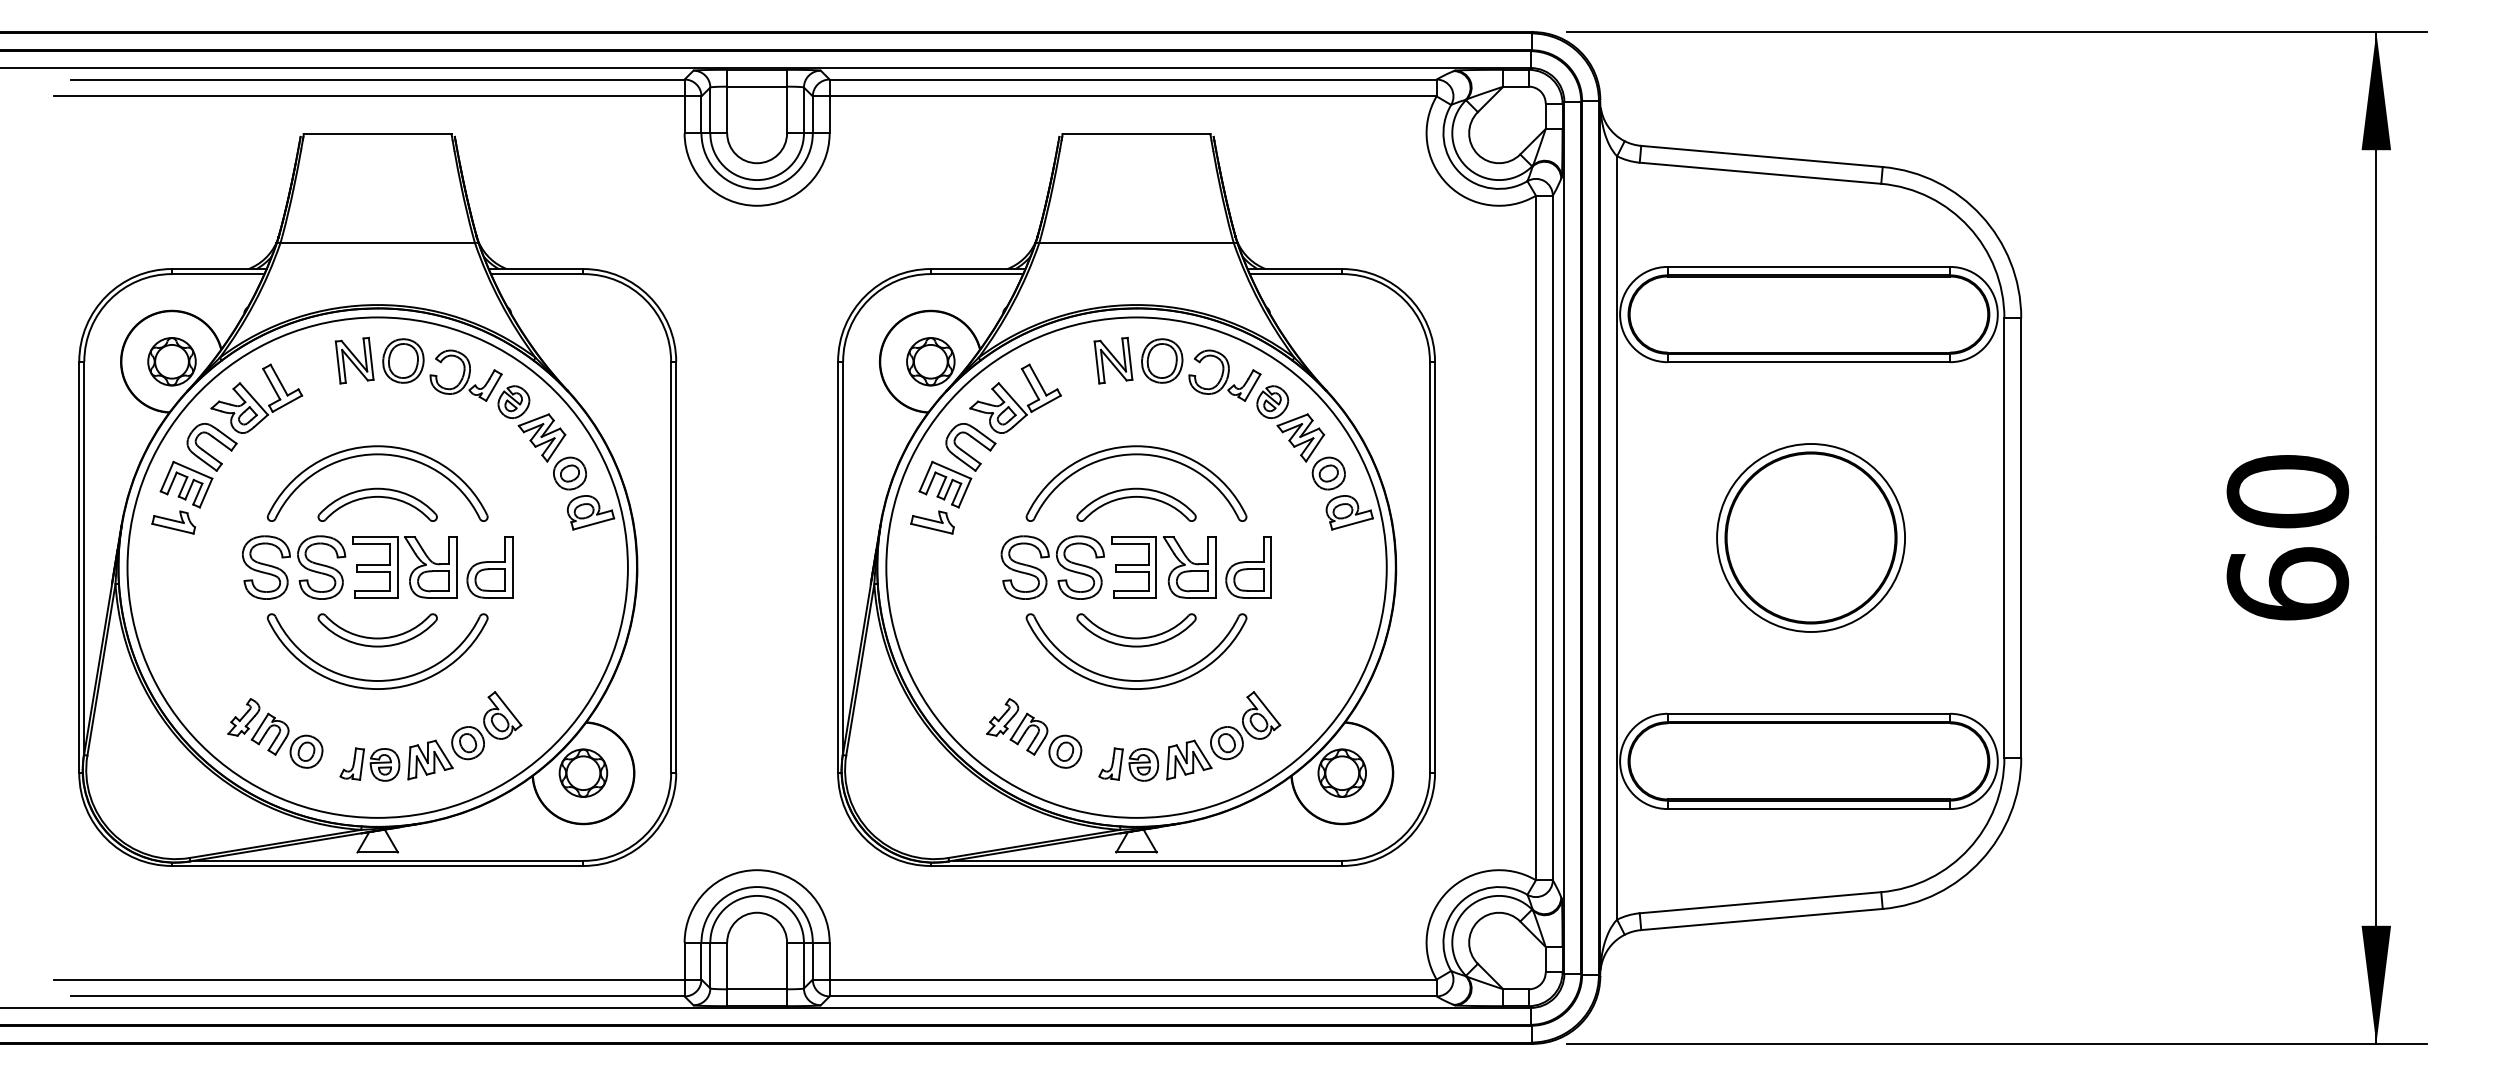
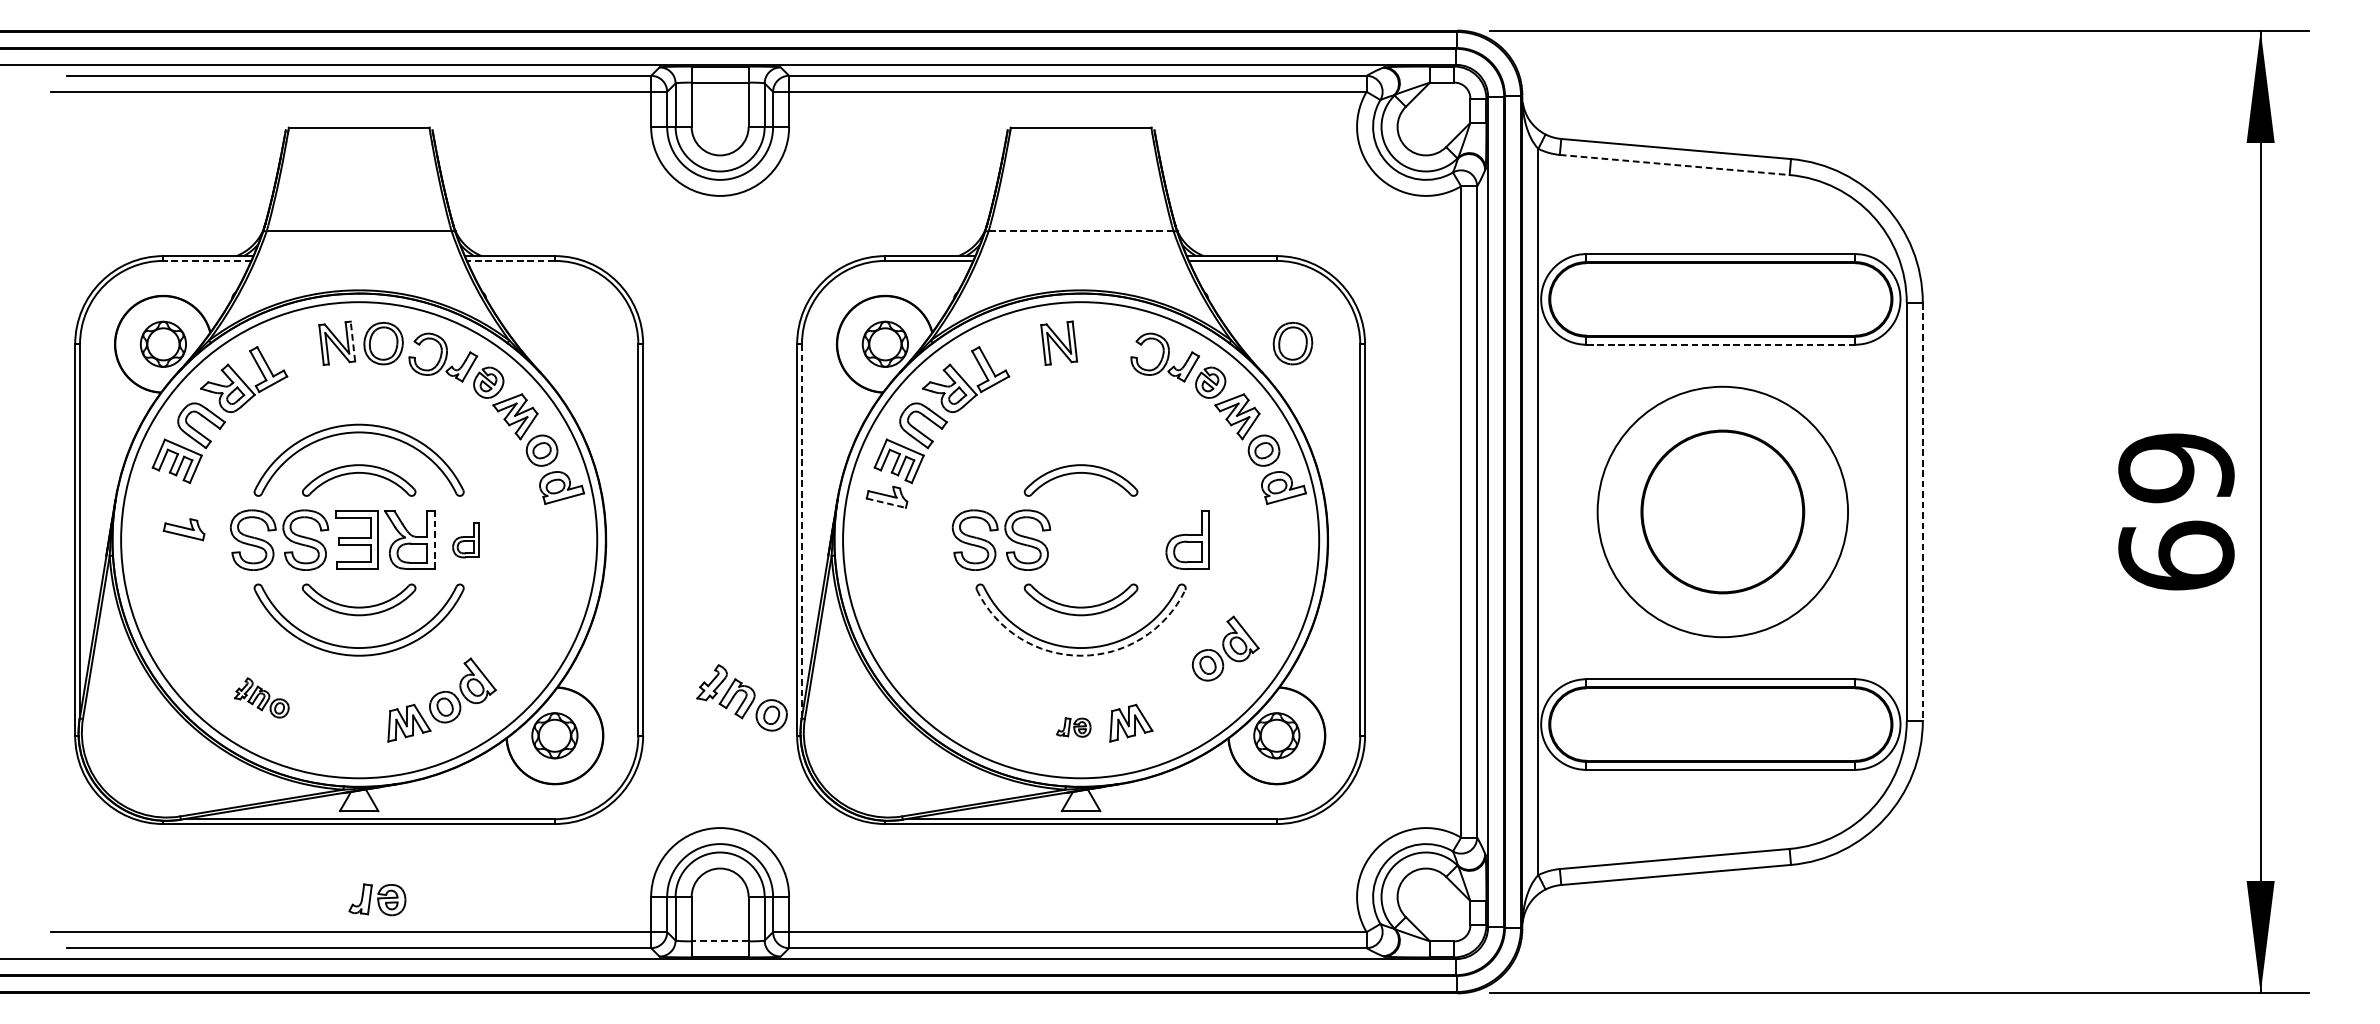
line: (1761, 173) -> (1675, 165), solid -> dashed
line: (1136, 242) -> (1081, 230), solid -> dashed
line: (217, 274) -> (206, 261), solid -> dashed
line: (536, 274) -> (510, 261), solid -> dashed
line: (371, 358) -> (353, 341), solid -> dashed
part: (1162, 360) -> (1293, 343), moved
line: (1808, 362) -> (1720, 345), solid -> dashed
part: (1136, 455) -> (1081, 433), removed
text: (2287, 491) -> (2176, 467), 60 -> 69
part: (173, 522) -> (183, 529), moved
line: (932, 528) -> (886, 502), solid -> dashed
circle: (1811, 537) -> (1723, 511), size x1.4
line: (2021, 537) -> (1923, 511), solid -> dashed
line: (843, 557) -> (802, 530), solid -> dashed
line: (457, 567) -> (435, 540), solid -> dashed
part: (489, 567) -> (465, 540), size x0.6
part: (1156, 567) -> (1100, 540), removed
arc: (1136, 689) -> (1081, 656), solid -> dashed
part: (1245, 725) -> (1225, 648), moved
part: (275, 733) -> (261, 697), size x0.6
part: (1034, 733) -> (742, 697), moved
part: (369, 764) -> (377, 899), moved
part: (1128, 764) -> (1073, 727), size x0.6
line: (757, 989) -> (720, 941), solid -> dashed

